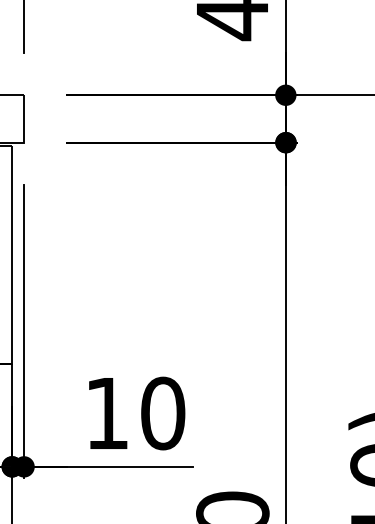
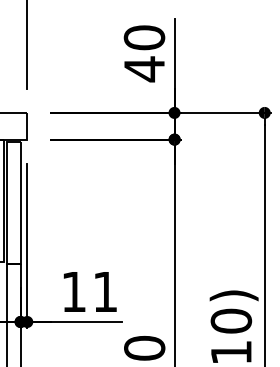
text: (163, 412) -> (105, 291), 10 -> 11

